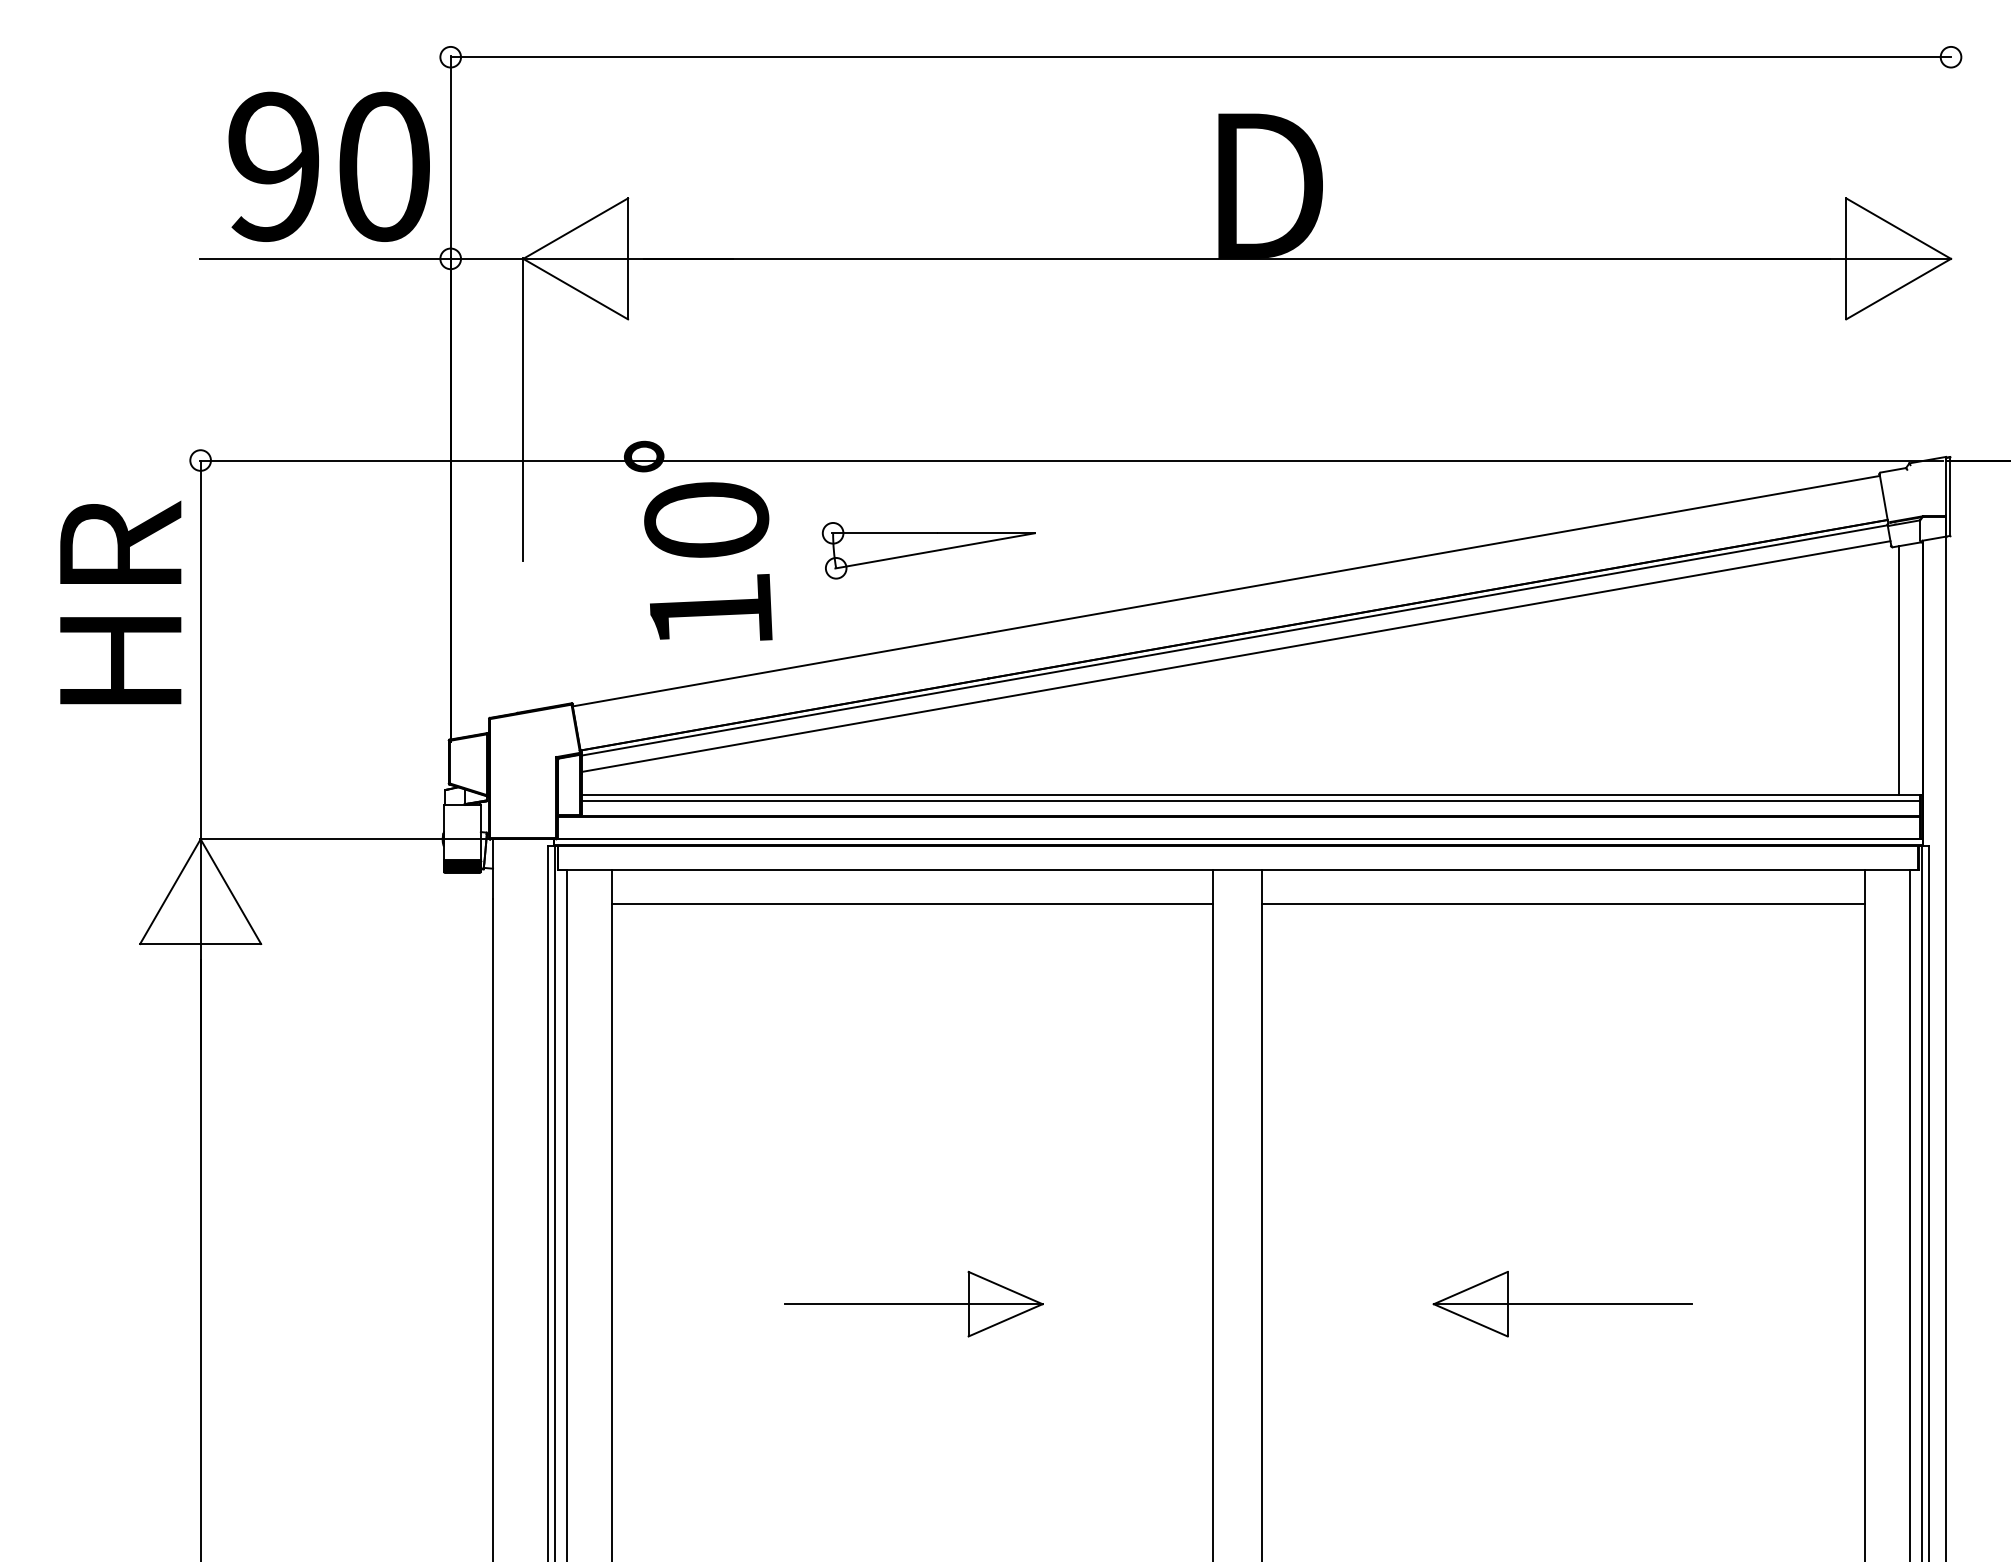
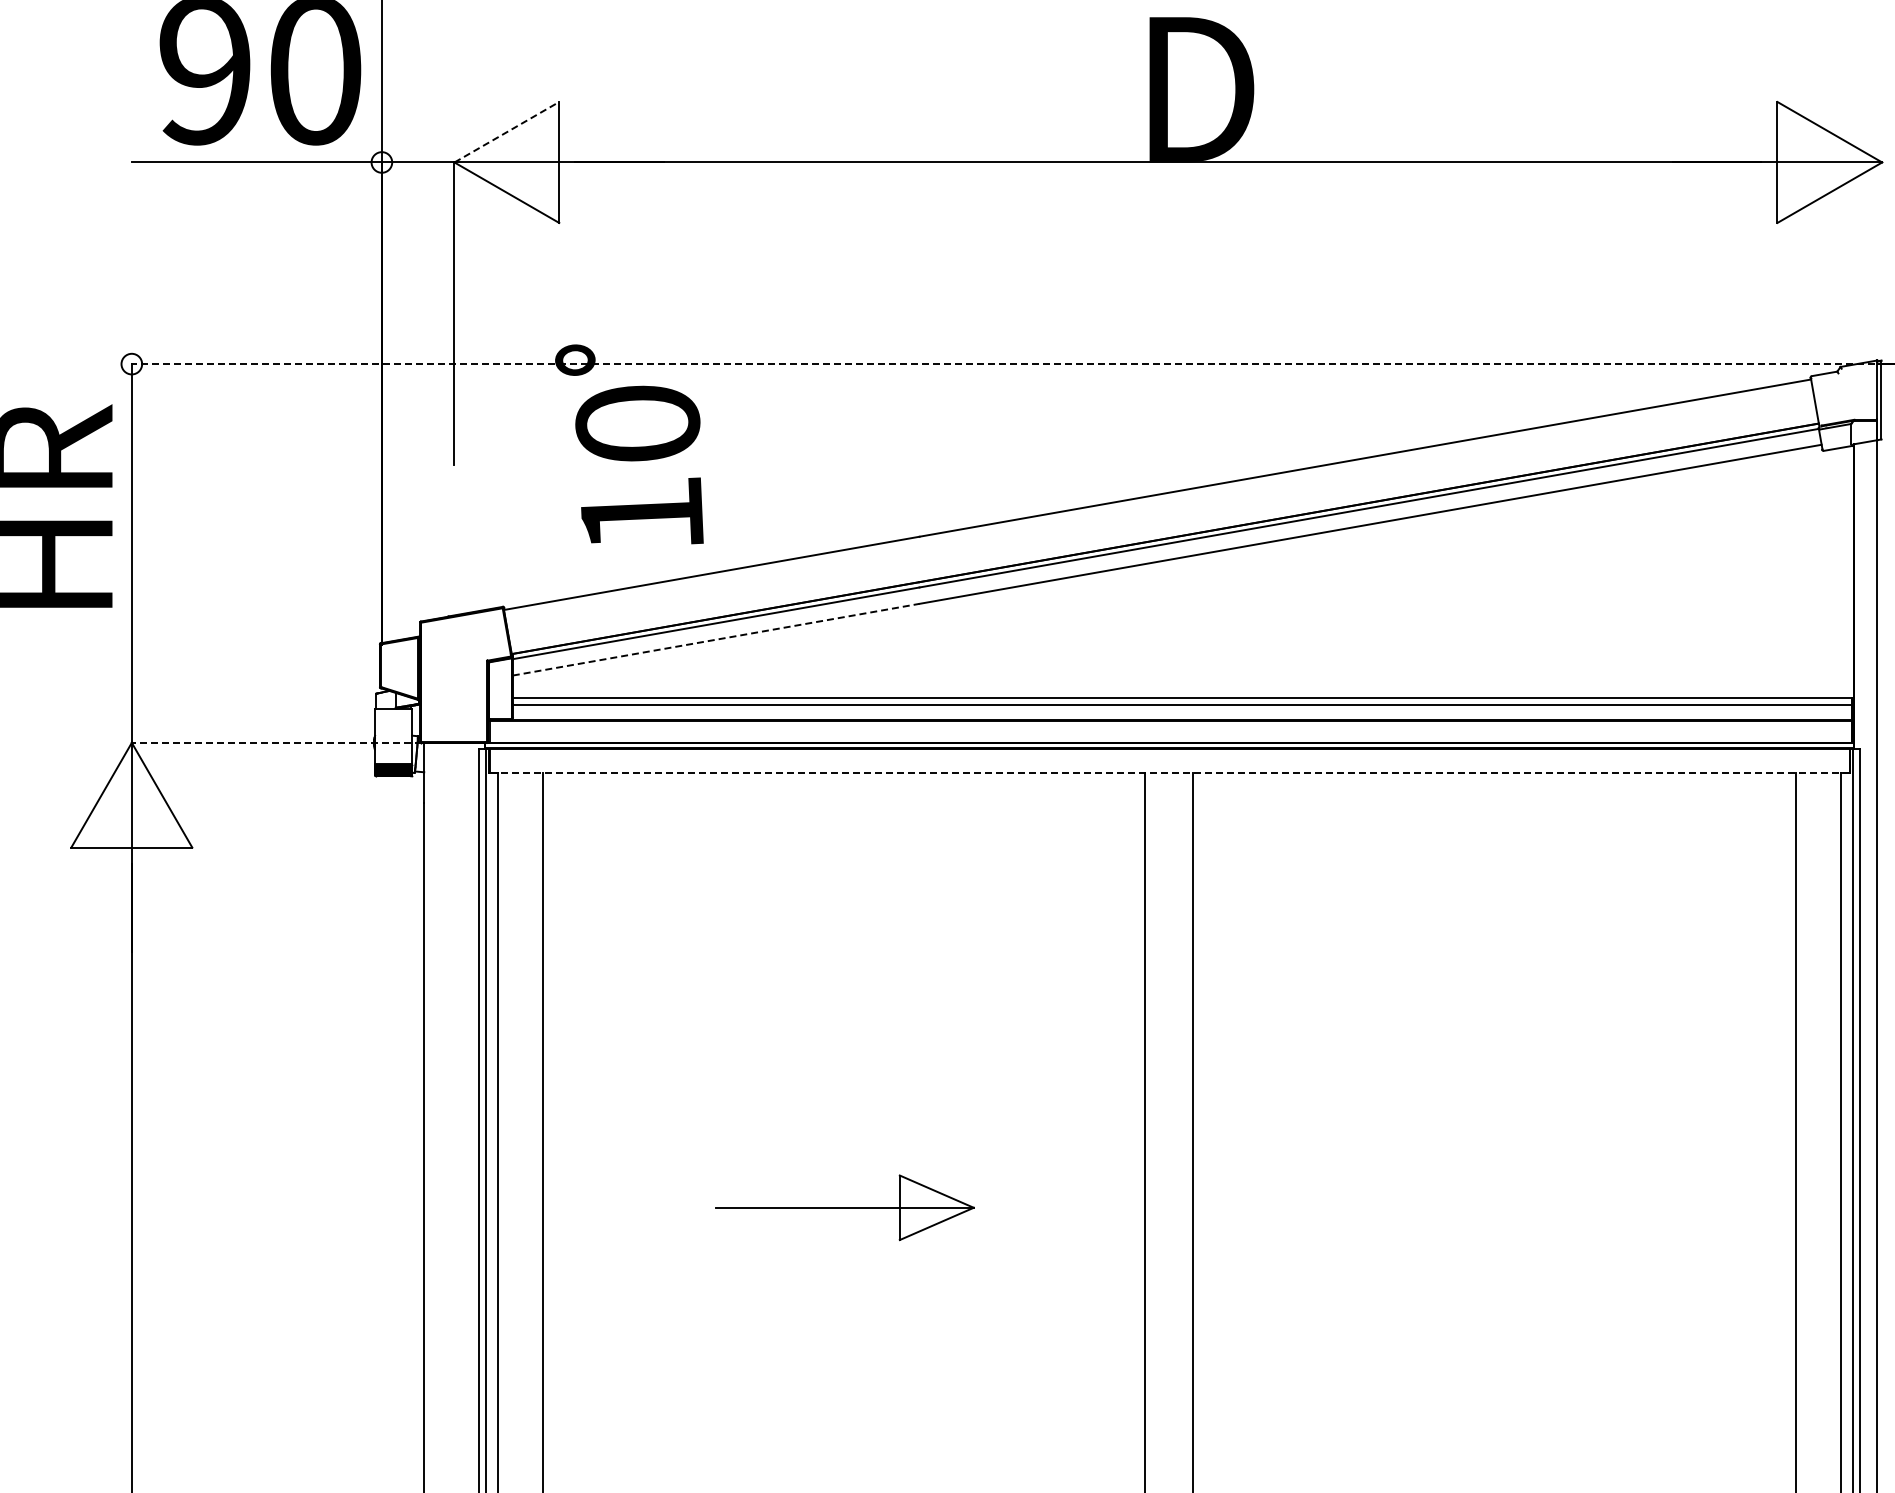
line: (576, 228) -> (507, 132), solid -> dashed
line: (1071, 460) -> (1002, 364), solid -> dashed
part: (928, 550) -> (859, 454), removed
line: (1899, 670) -> (1830, 574), removed
line: (785, 736) -> (716, 640), solid -> dashed
line: (344, 839) -> (275, 743), solid -> dashed
line: (1238, 869) -> (1169, 773), solid -> dashed
line: (912, 903) -> (843, 807), removed
line: (1562, 903) -> (1493, 807), removed
part: (1562, 1304) -> (1493, 1208), removed

